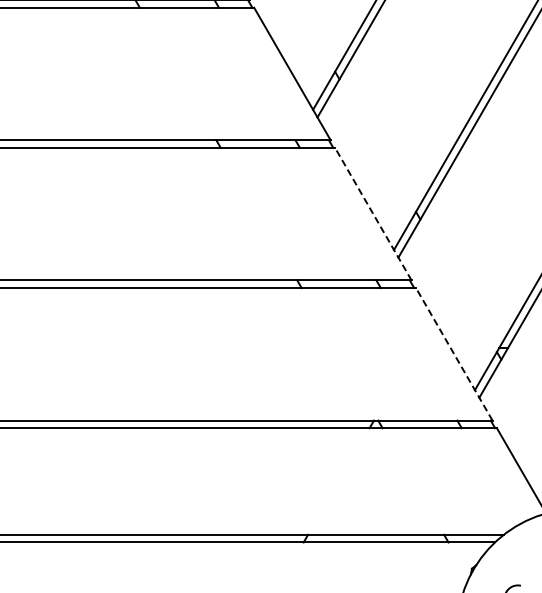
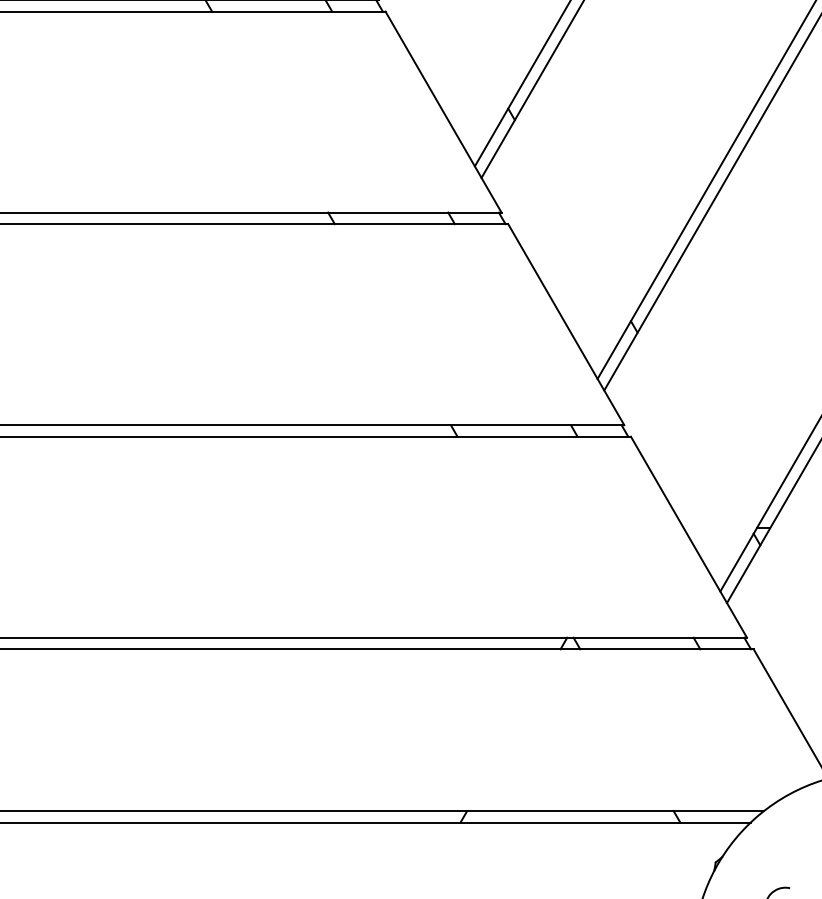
line: (373, 214) -> (566, 325), dashed -> solid
line: (454, 354) -> (689, 537), dashed -> solid

